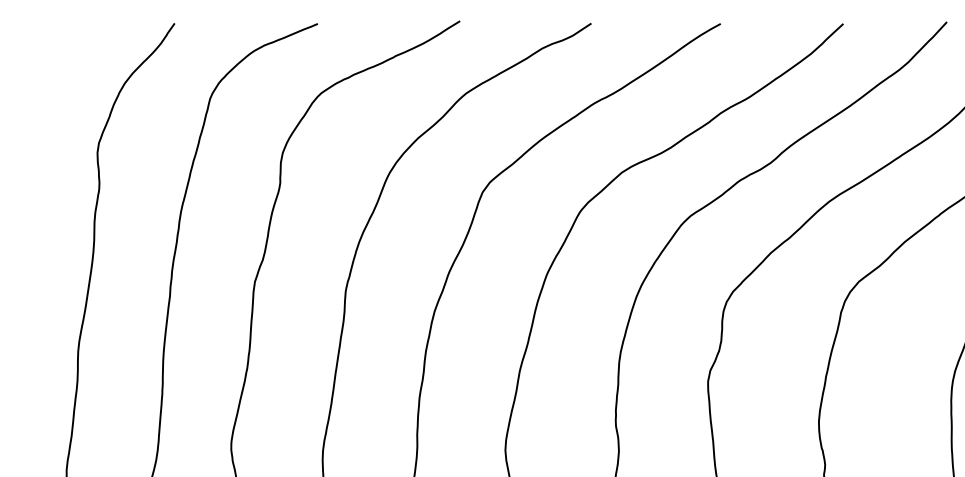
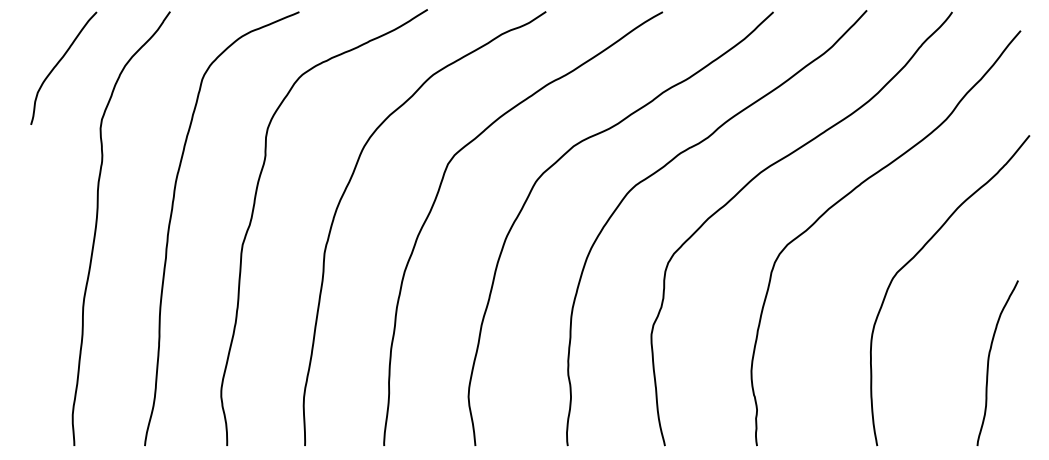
curve: (50, 81) -> (58, 64), added

